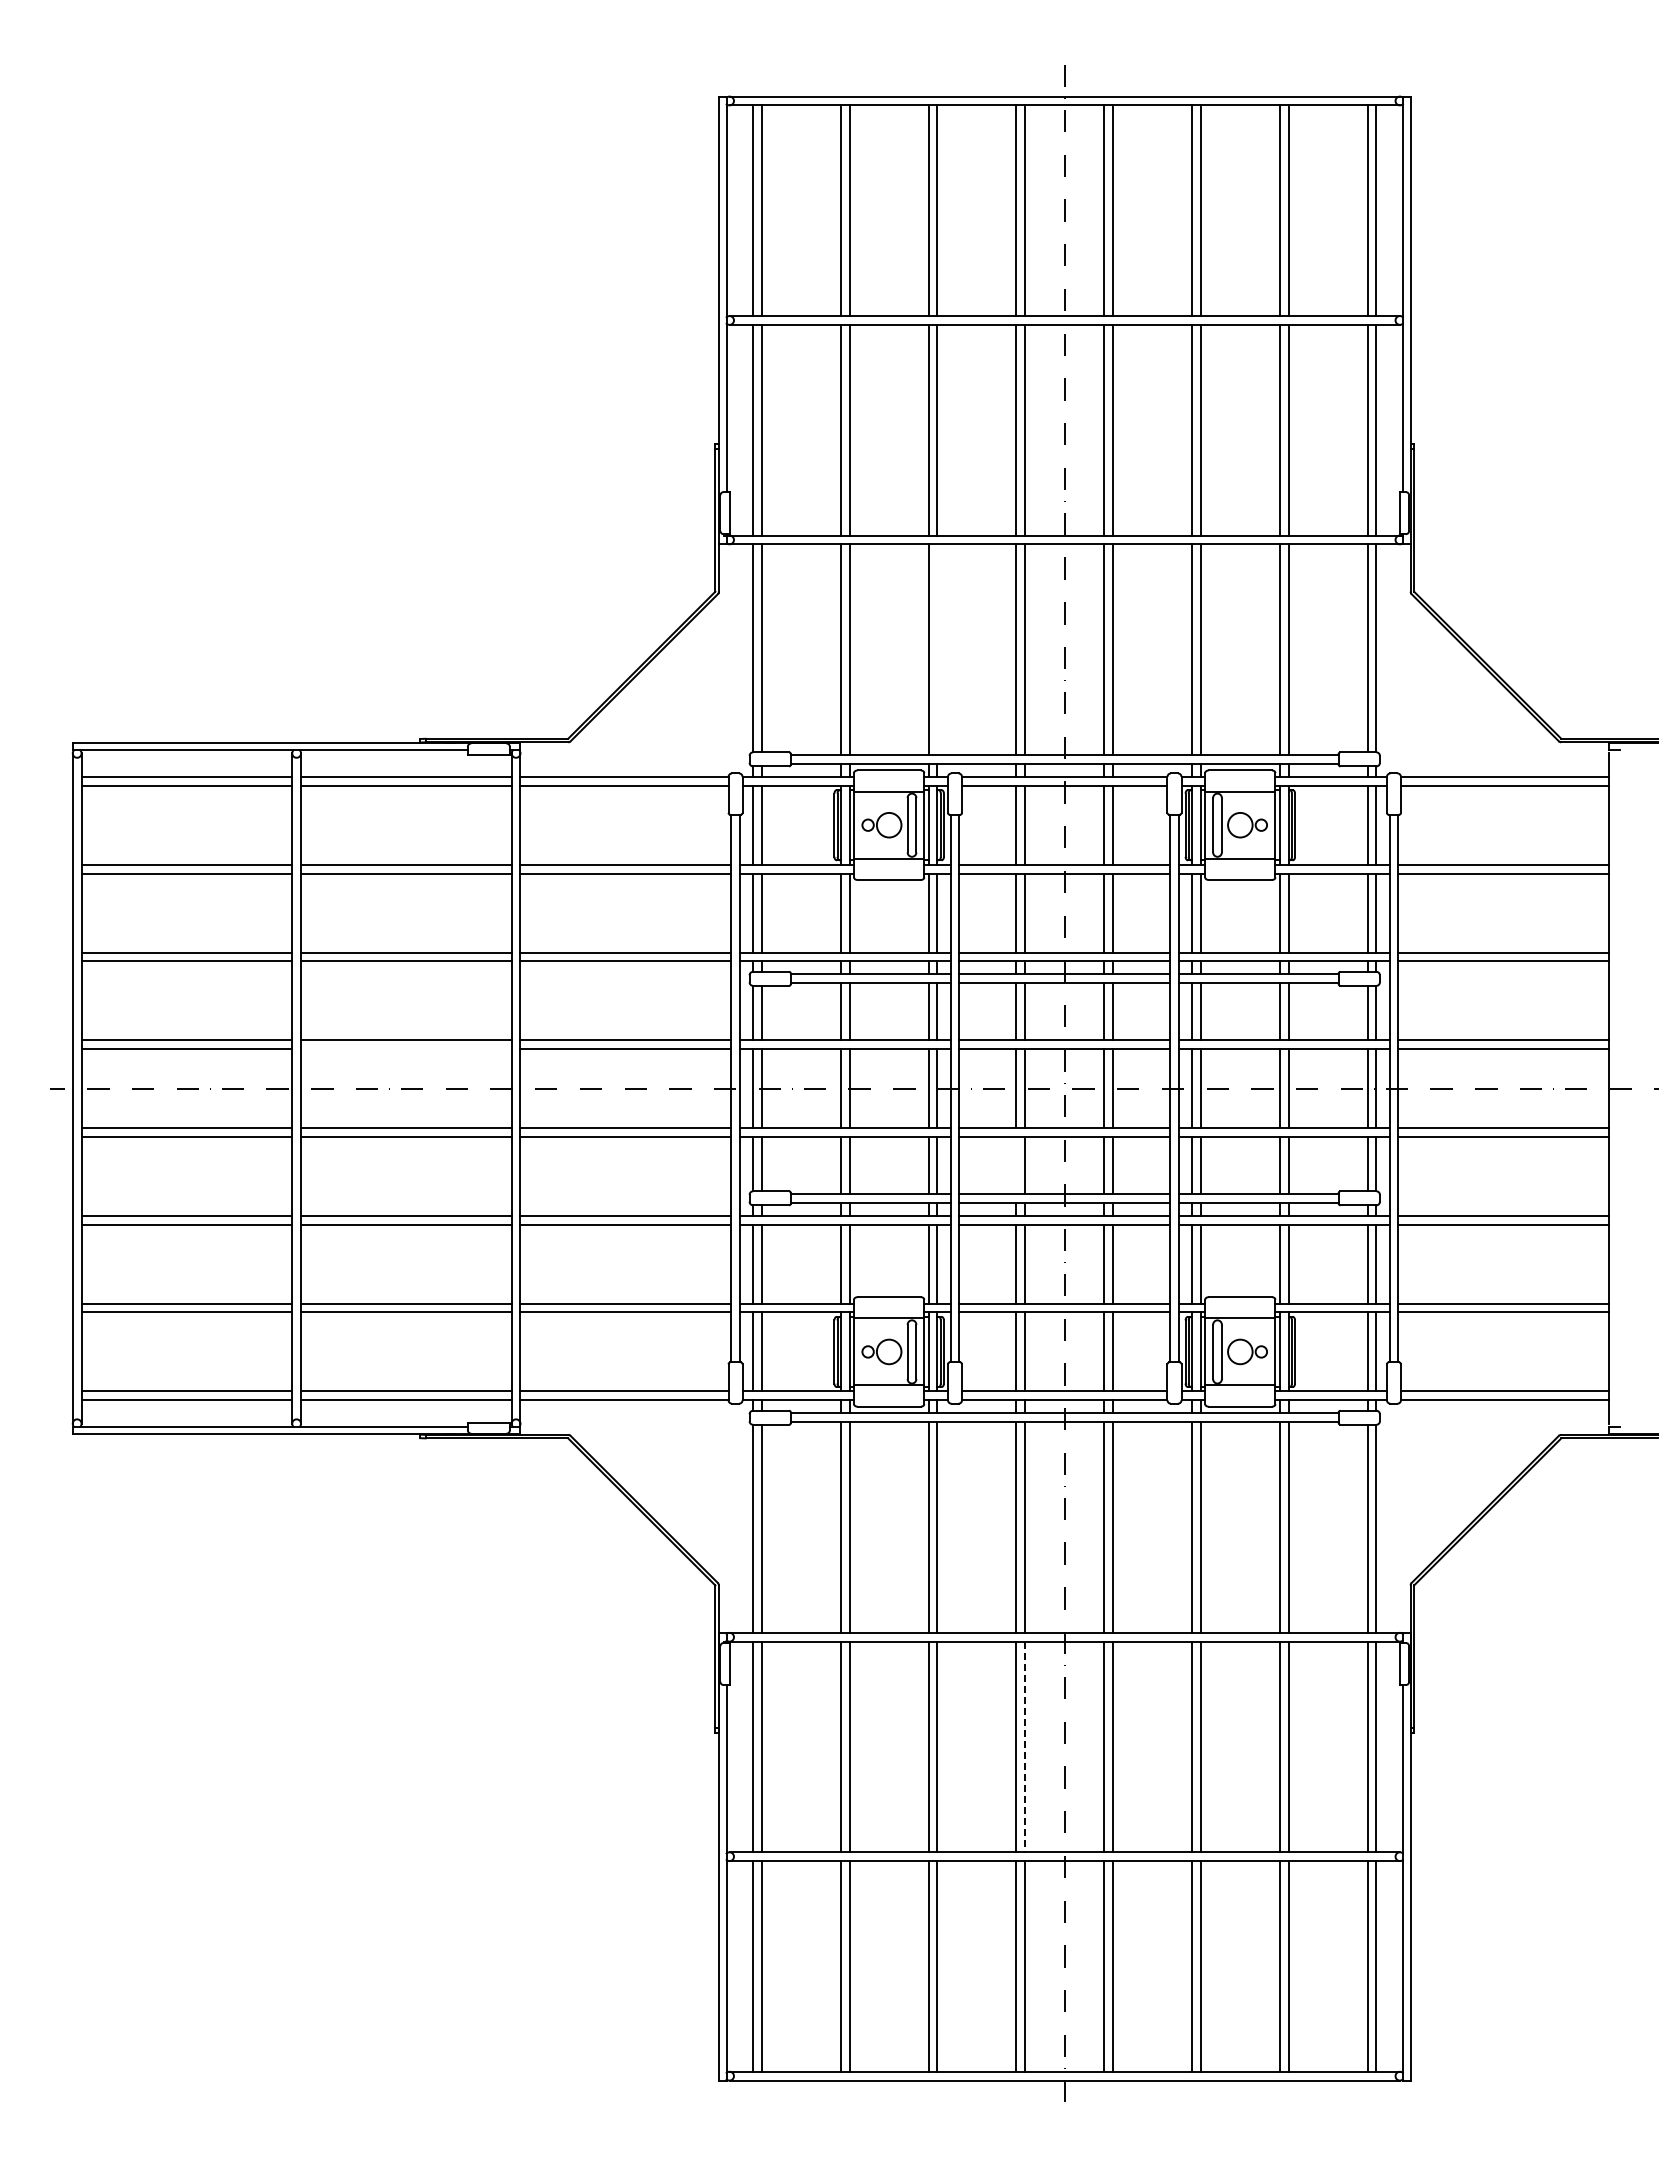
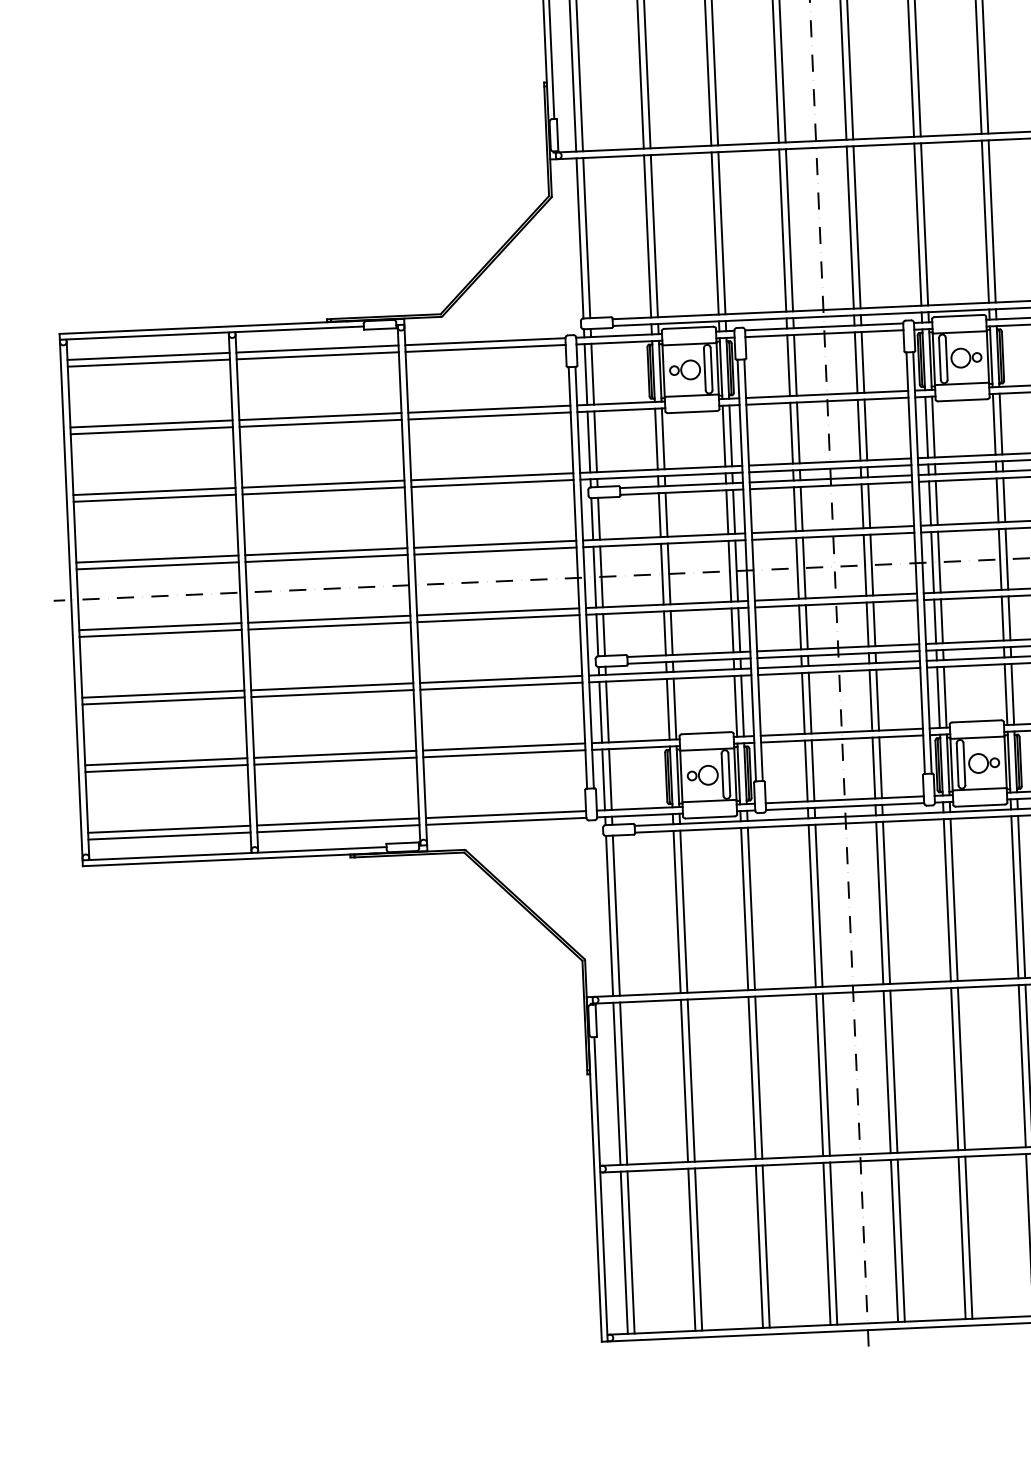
line: (937, 649) -> (721, 233), added
line: (406, 1049) -> (326, 558), added
line: (1016, 1164) -> (800, 626), added
line: (1025, 1747) -> (826, 1075), dashed -> solid

